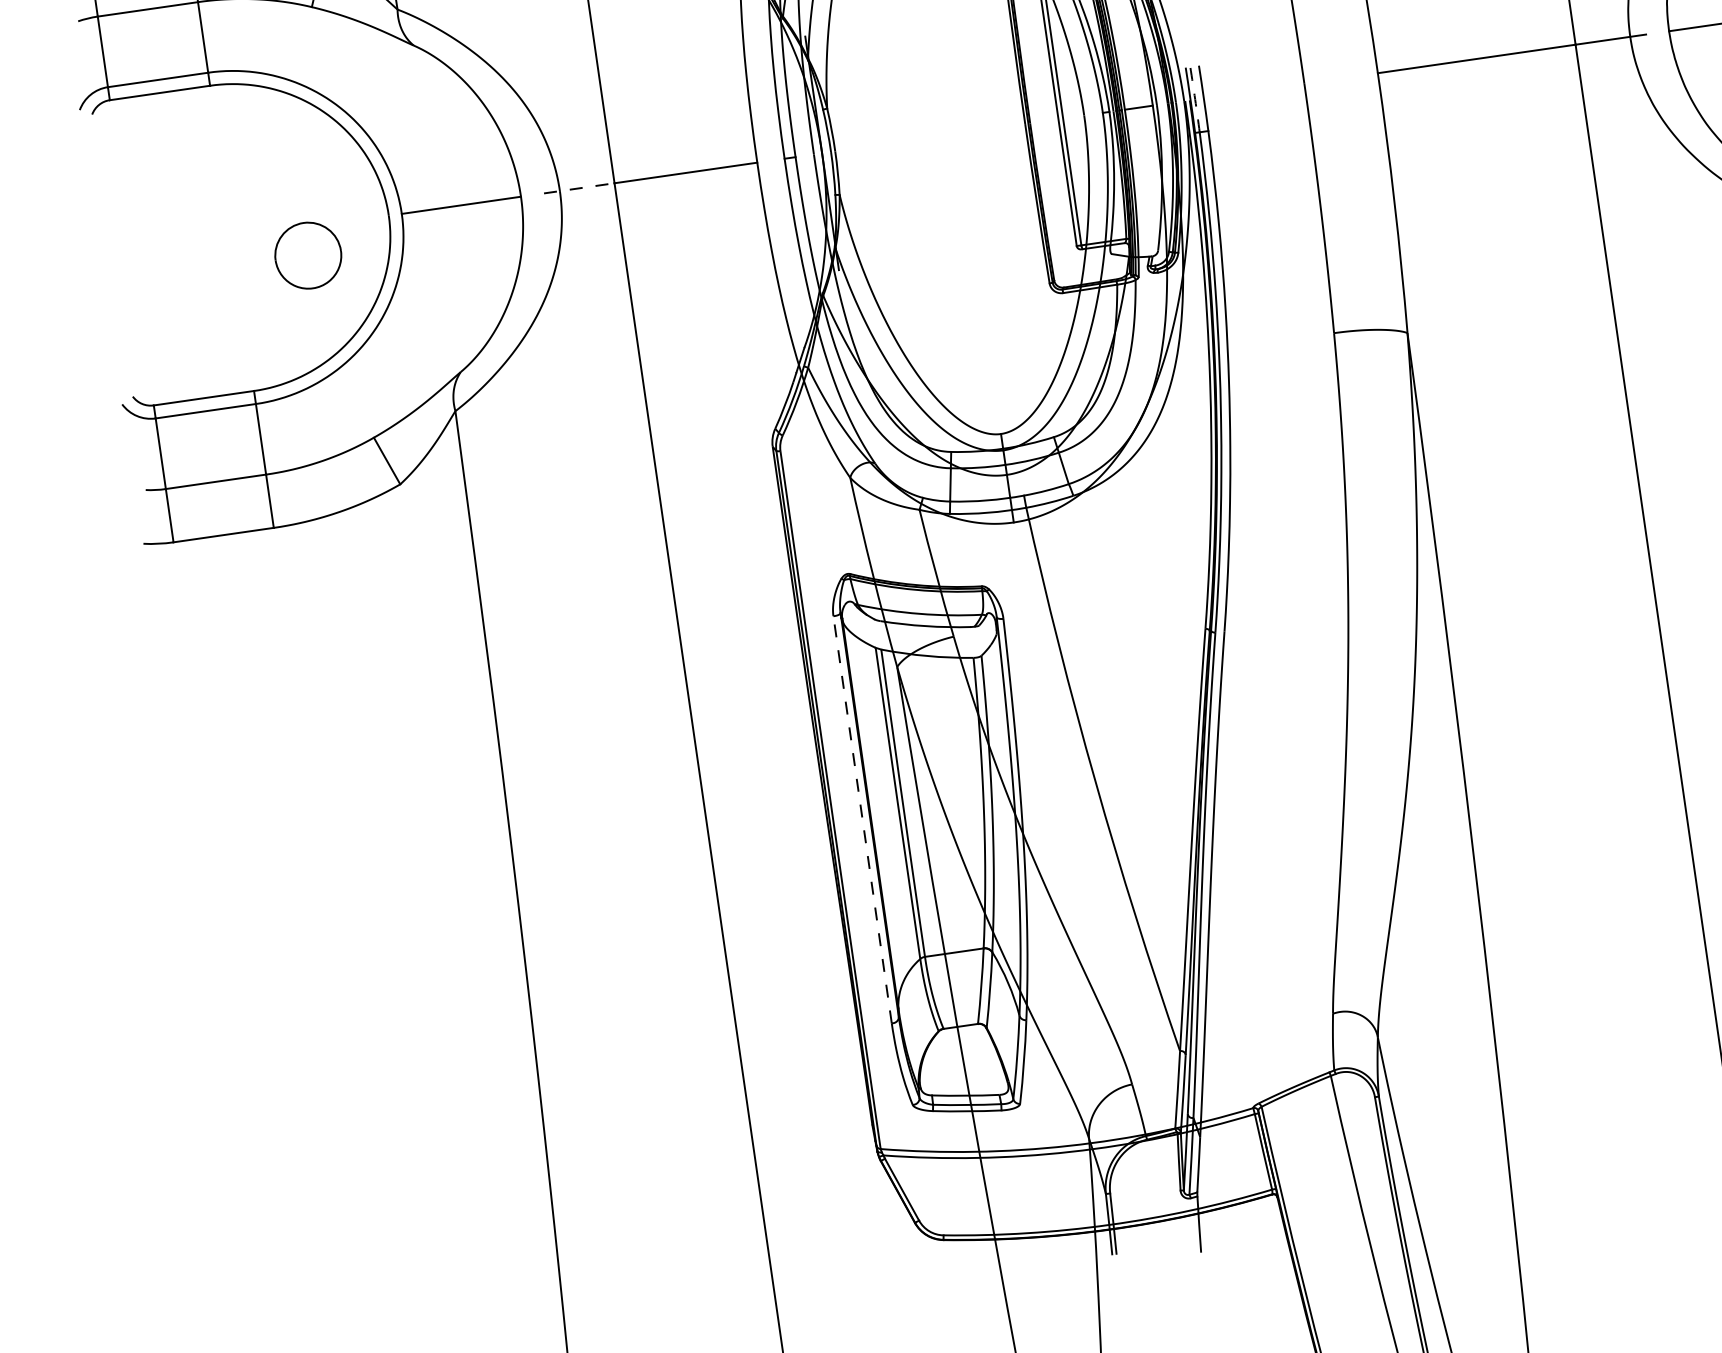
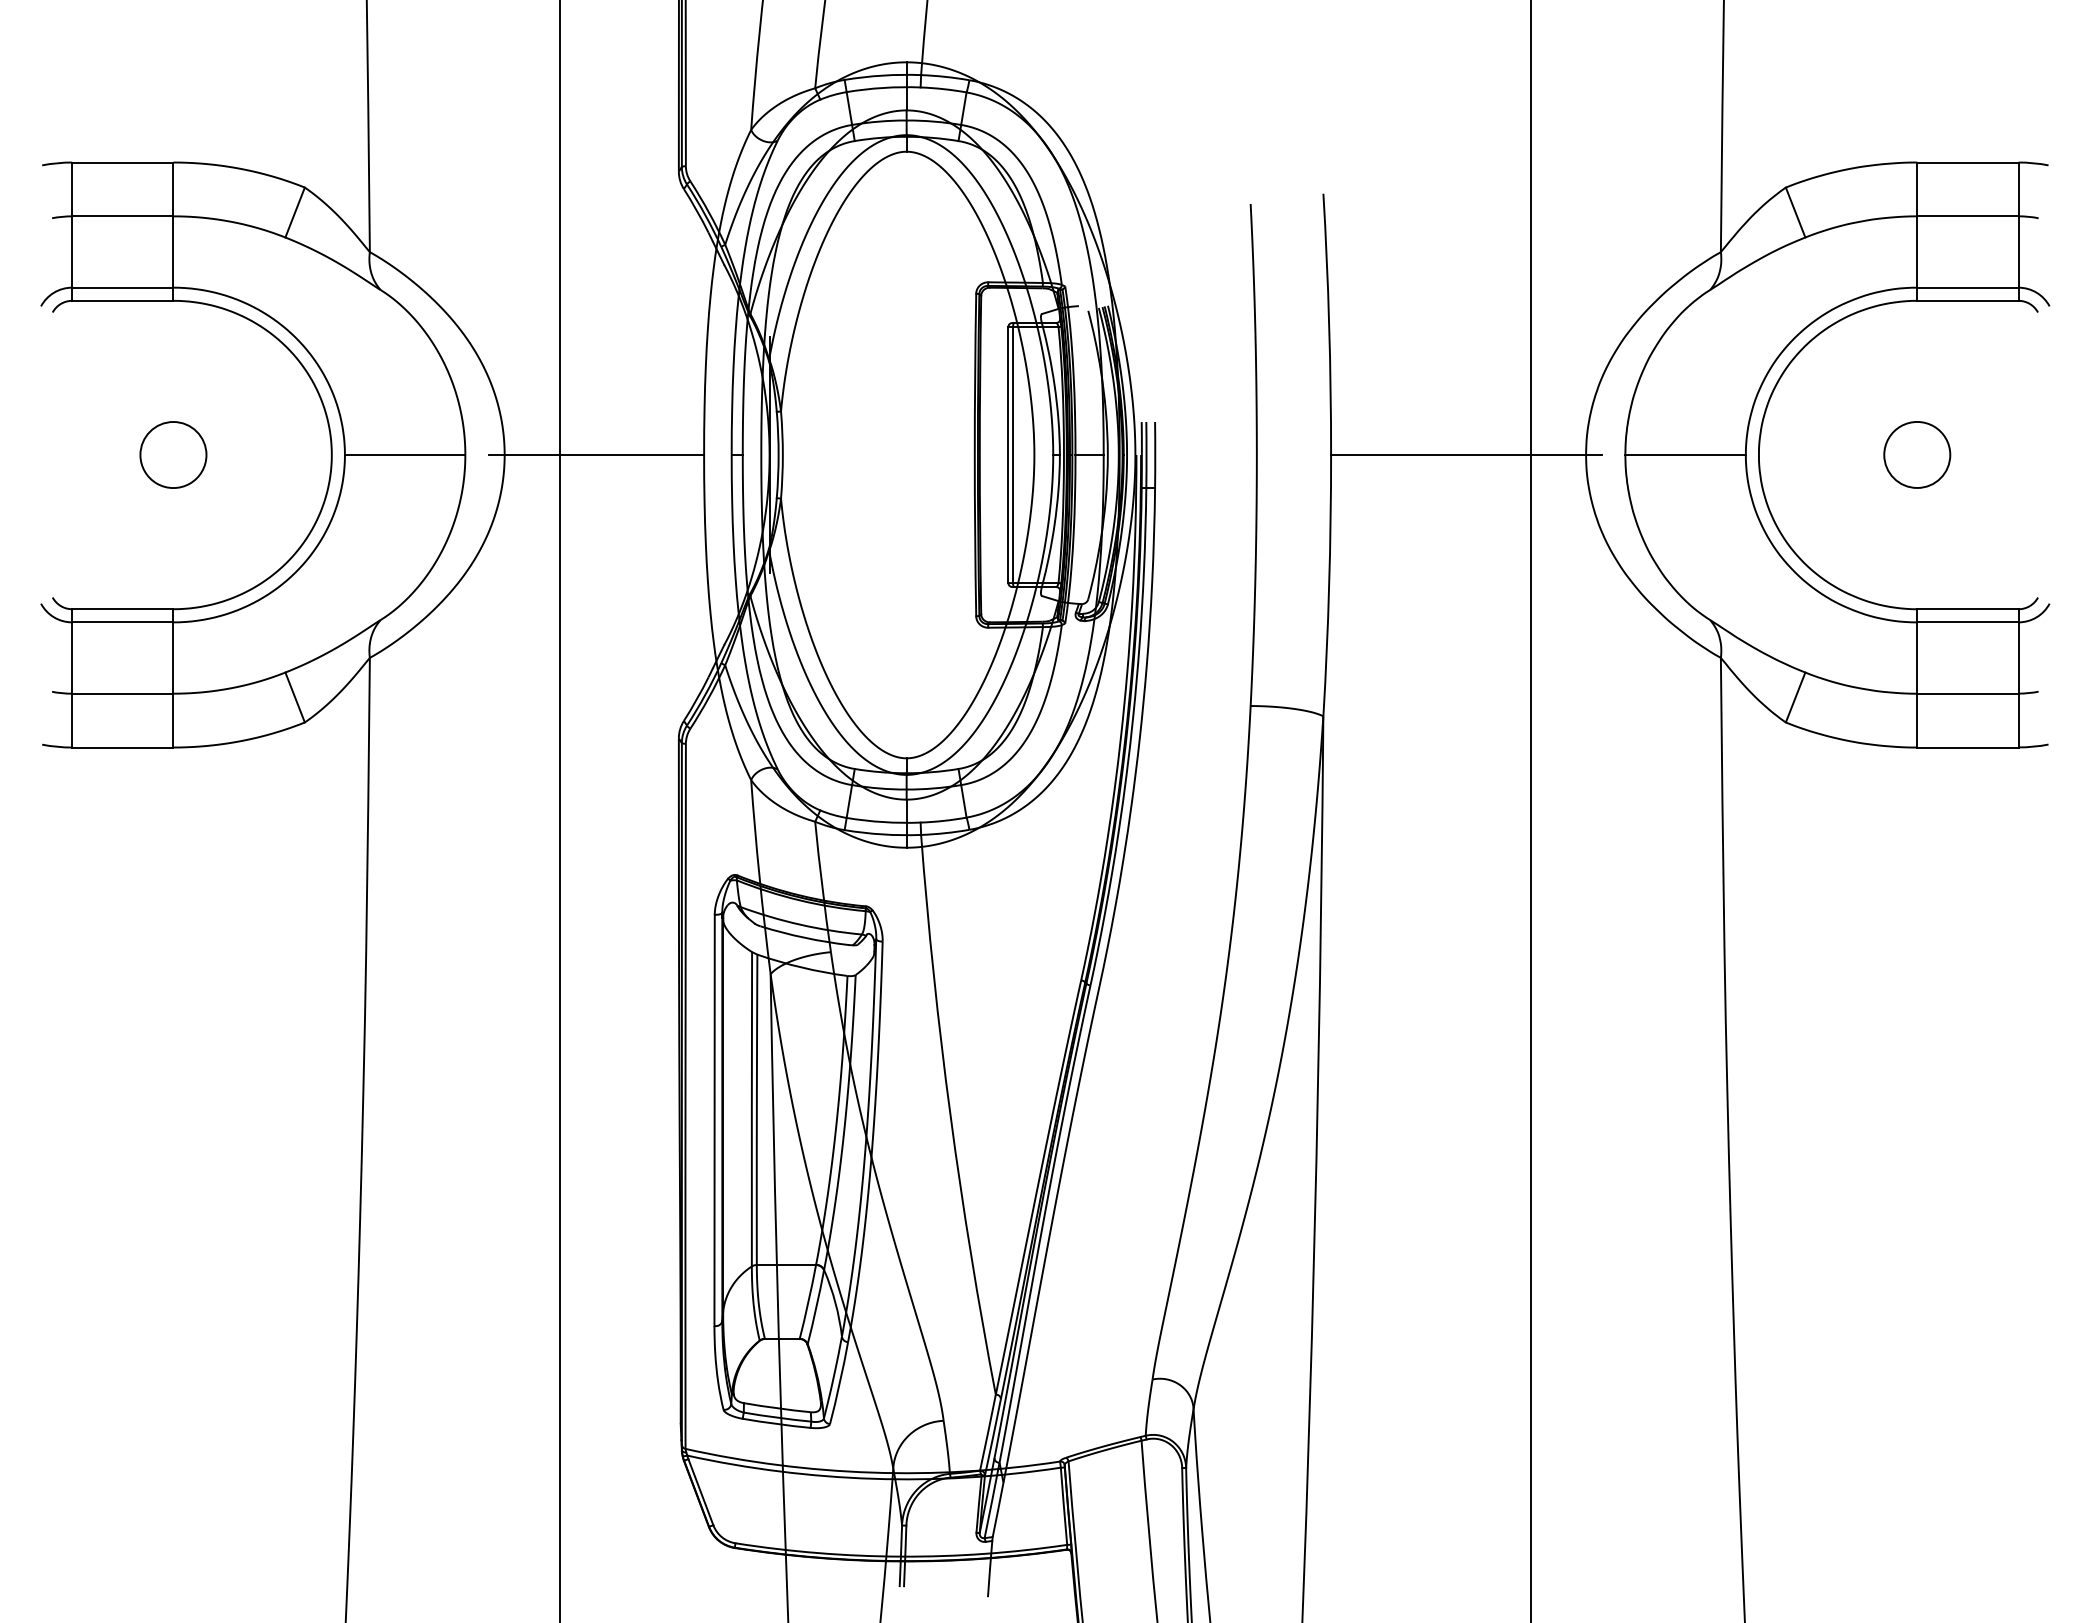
arc: (1195, 100) -> (1146, 455), dashed -> solid
line: (579, 188) -> (524, 455), dashed -> solid
part: (308, 255) -> (173, 454), moved
line: (862, 819) -> (714, 1120), dashed -> solid

